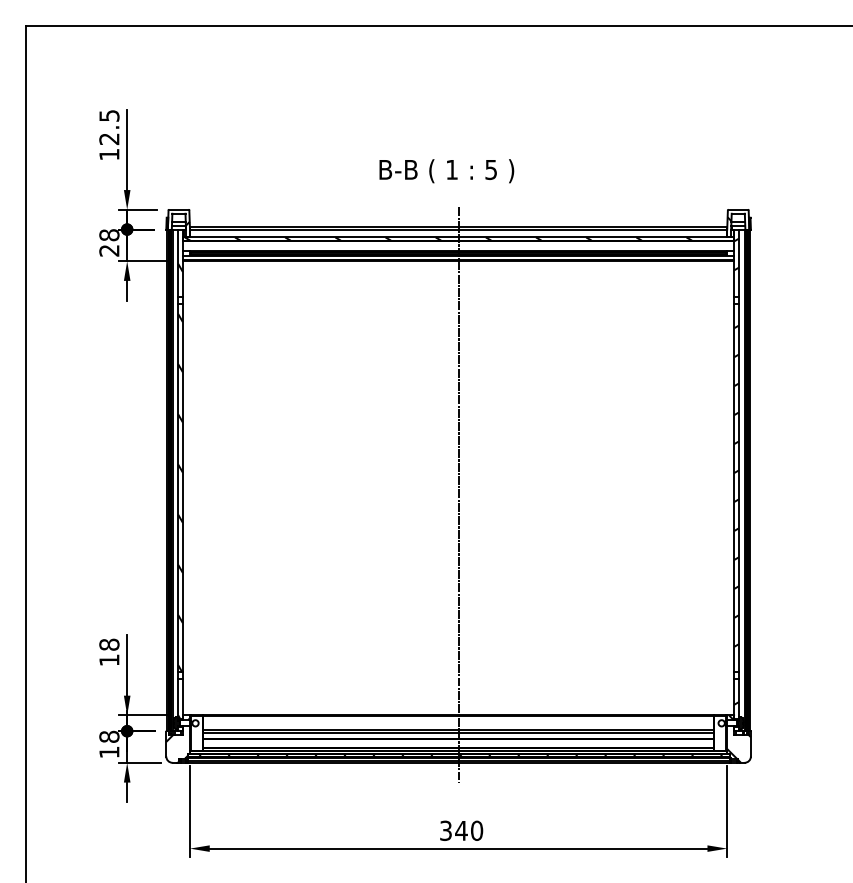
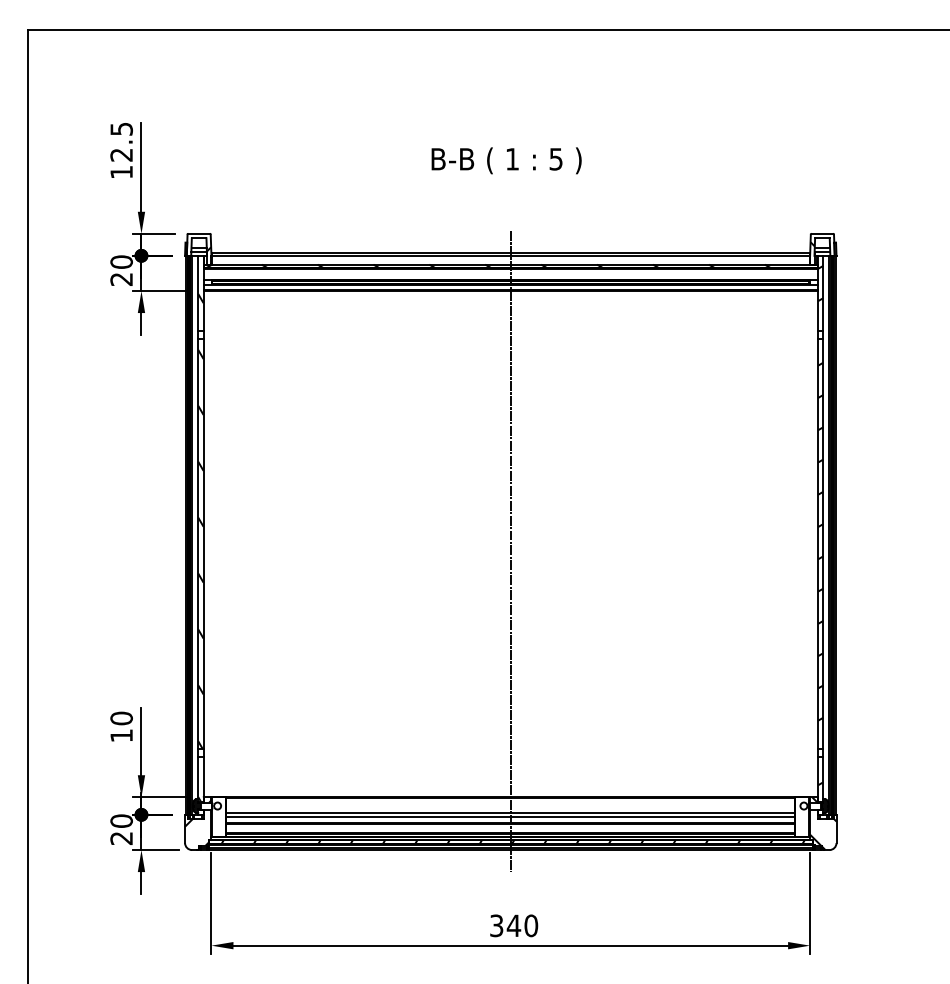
text: (446, 170) -> (506, 160), moved
text: (109, 234) -> (121, 261), 28 -> 20
text: (109, 644) -> (121, 718), 18 -> 10
text: (109, 744) -> (121, 829), 18 -> 20

